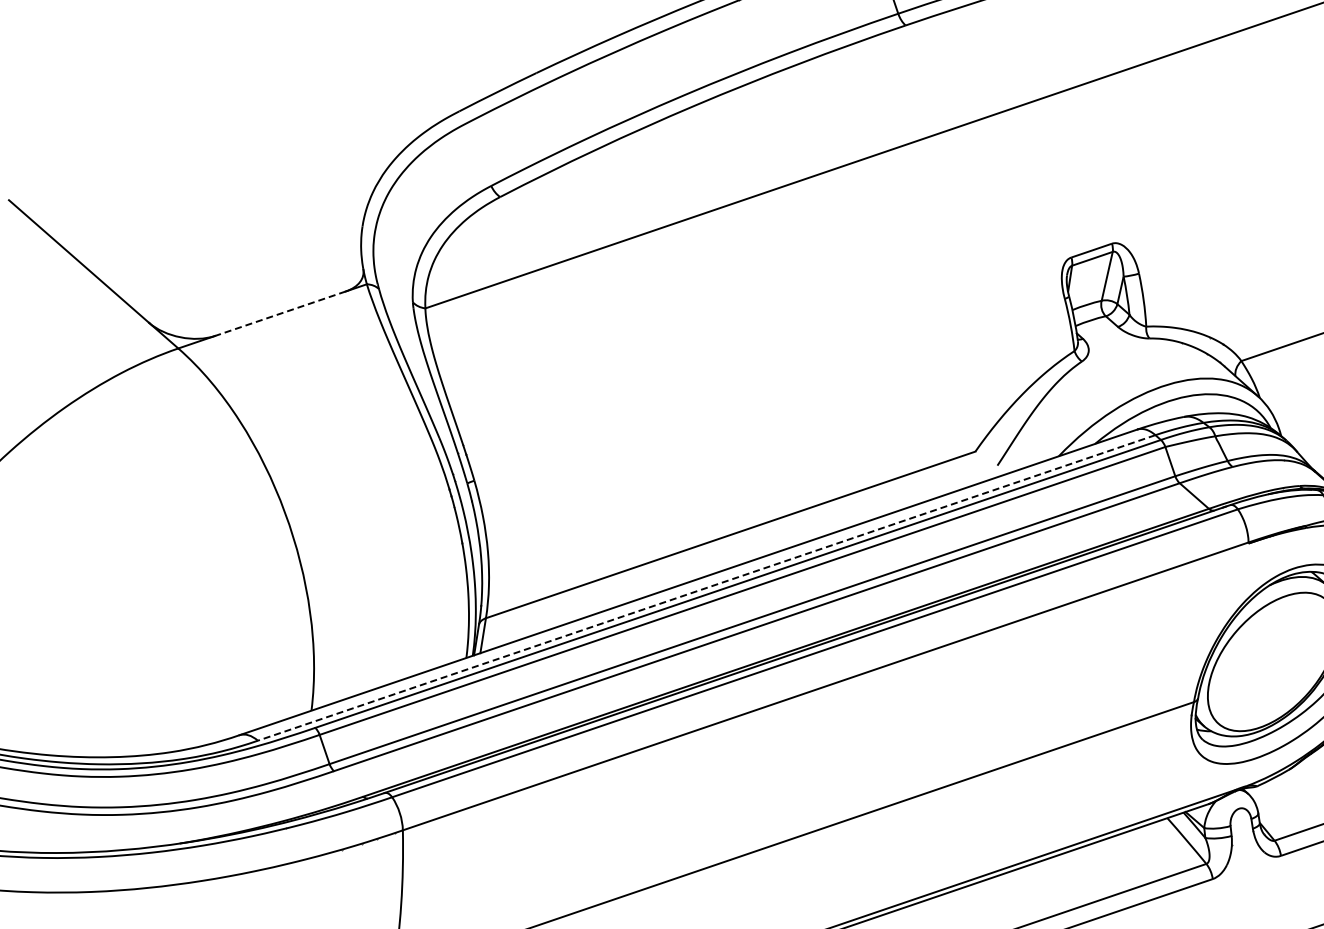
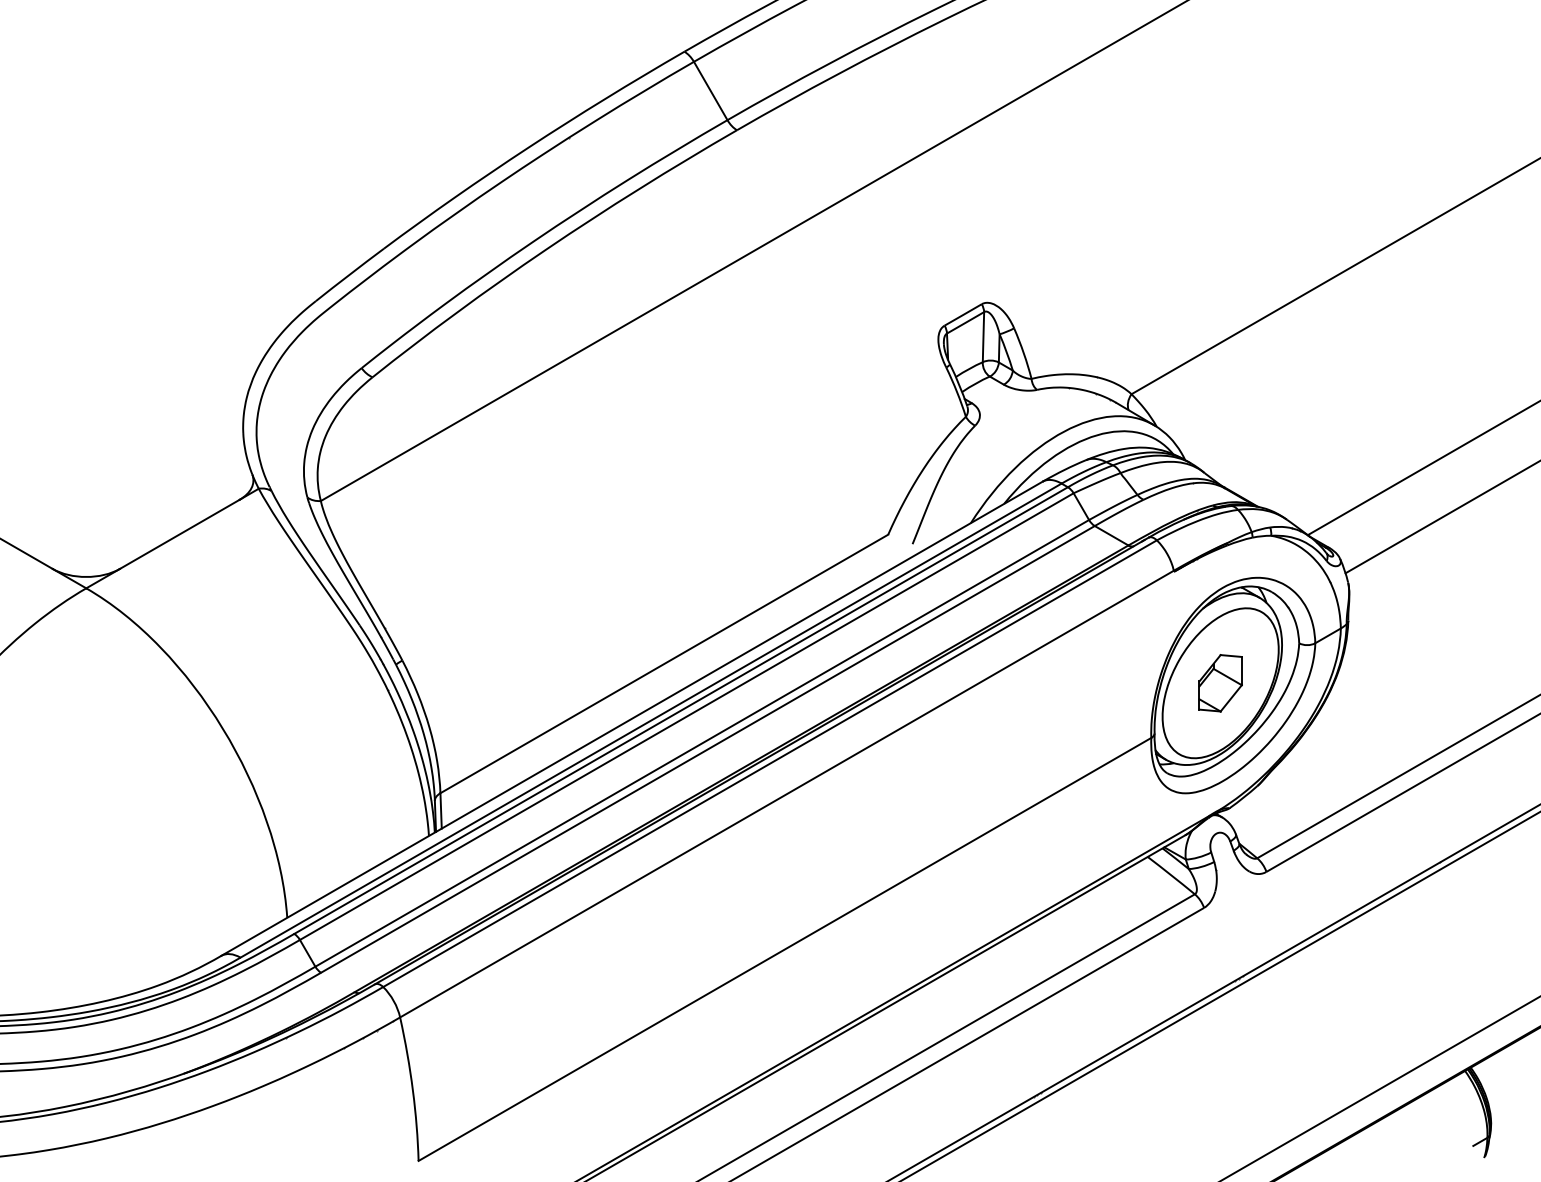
line: (280, 313) -> (179, 534), dashed -> solid
line: (706, 587) -> (650, 720), dashed -> solid
part: (1272, 662) -> (1220, 683), added

